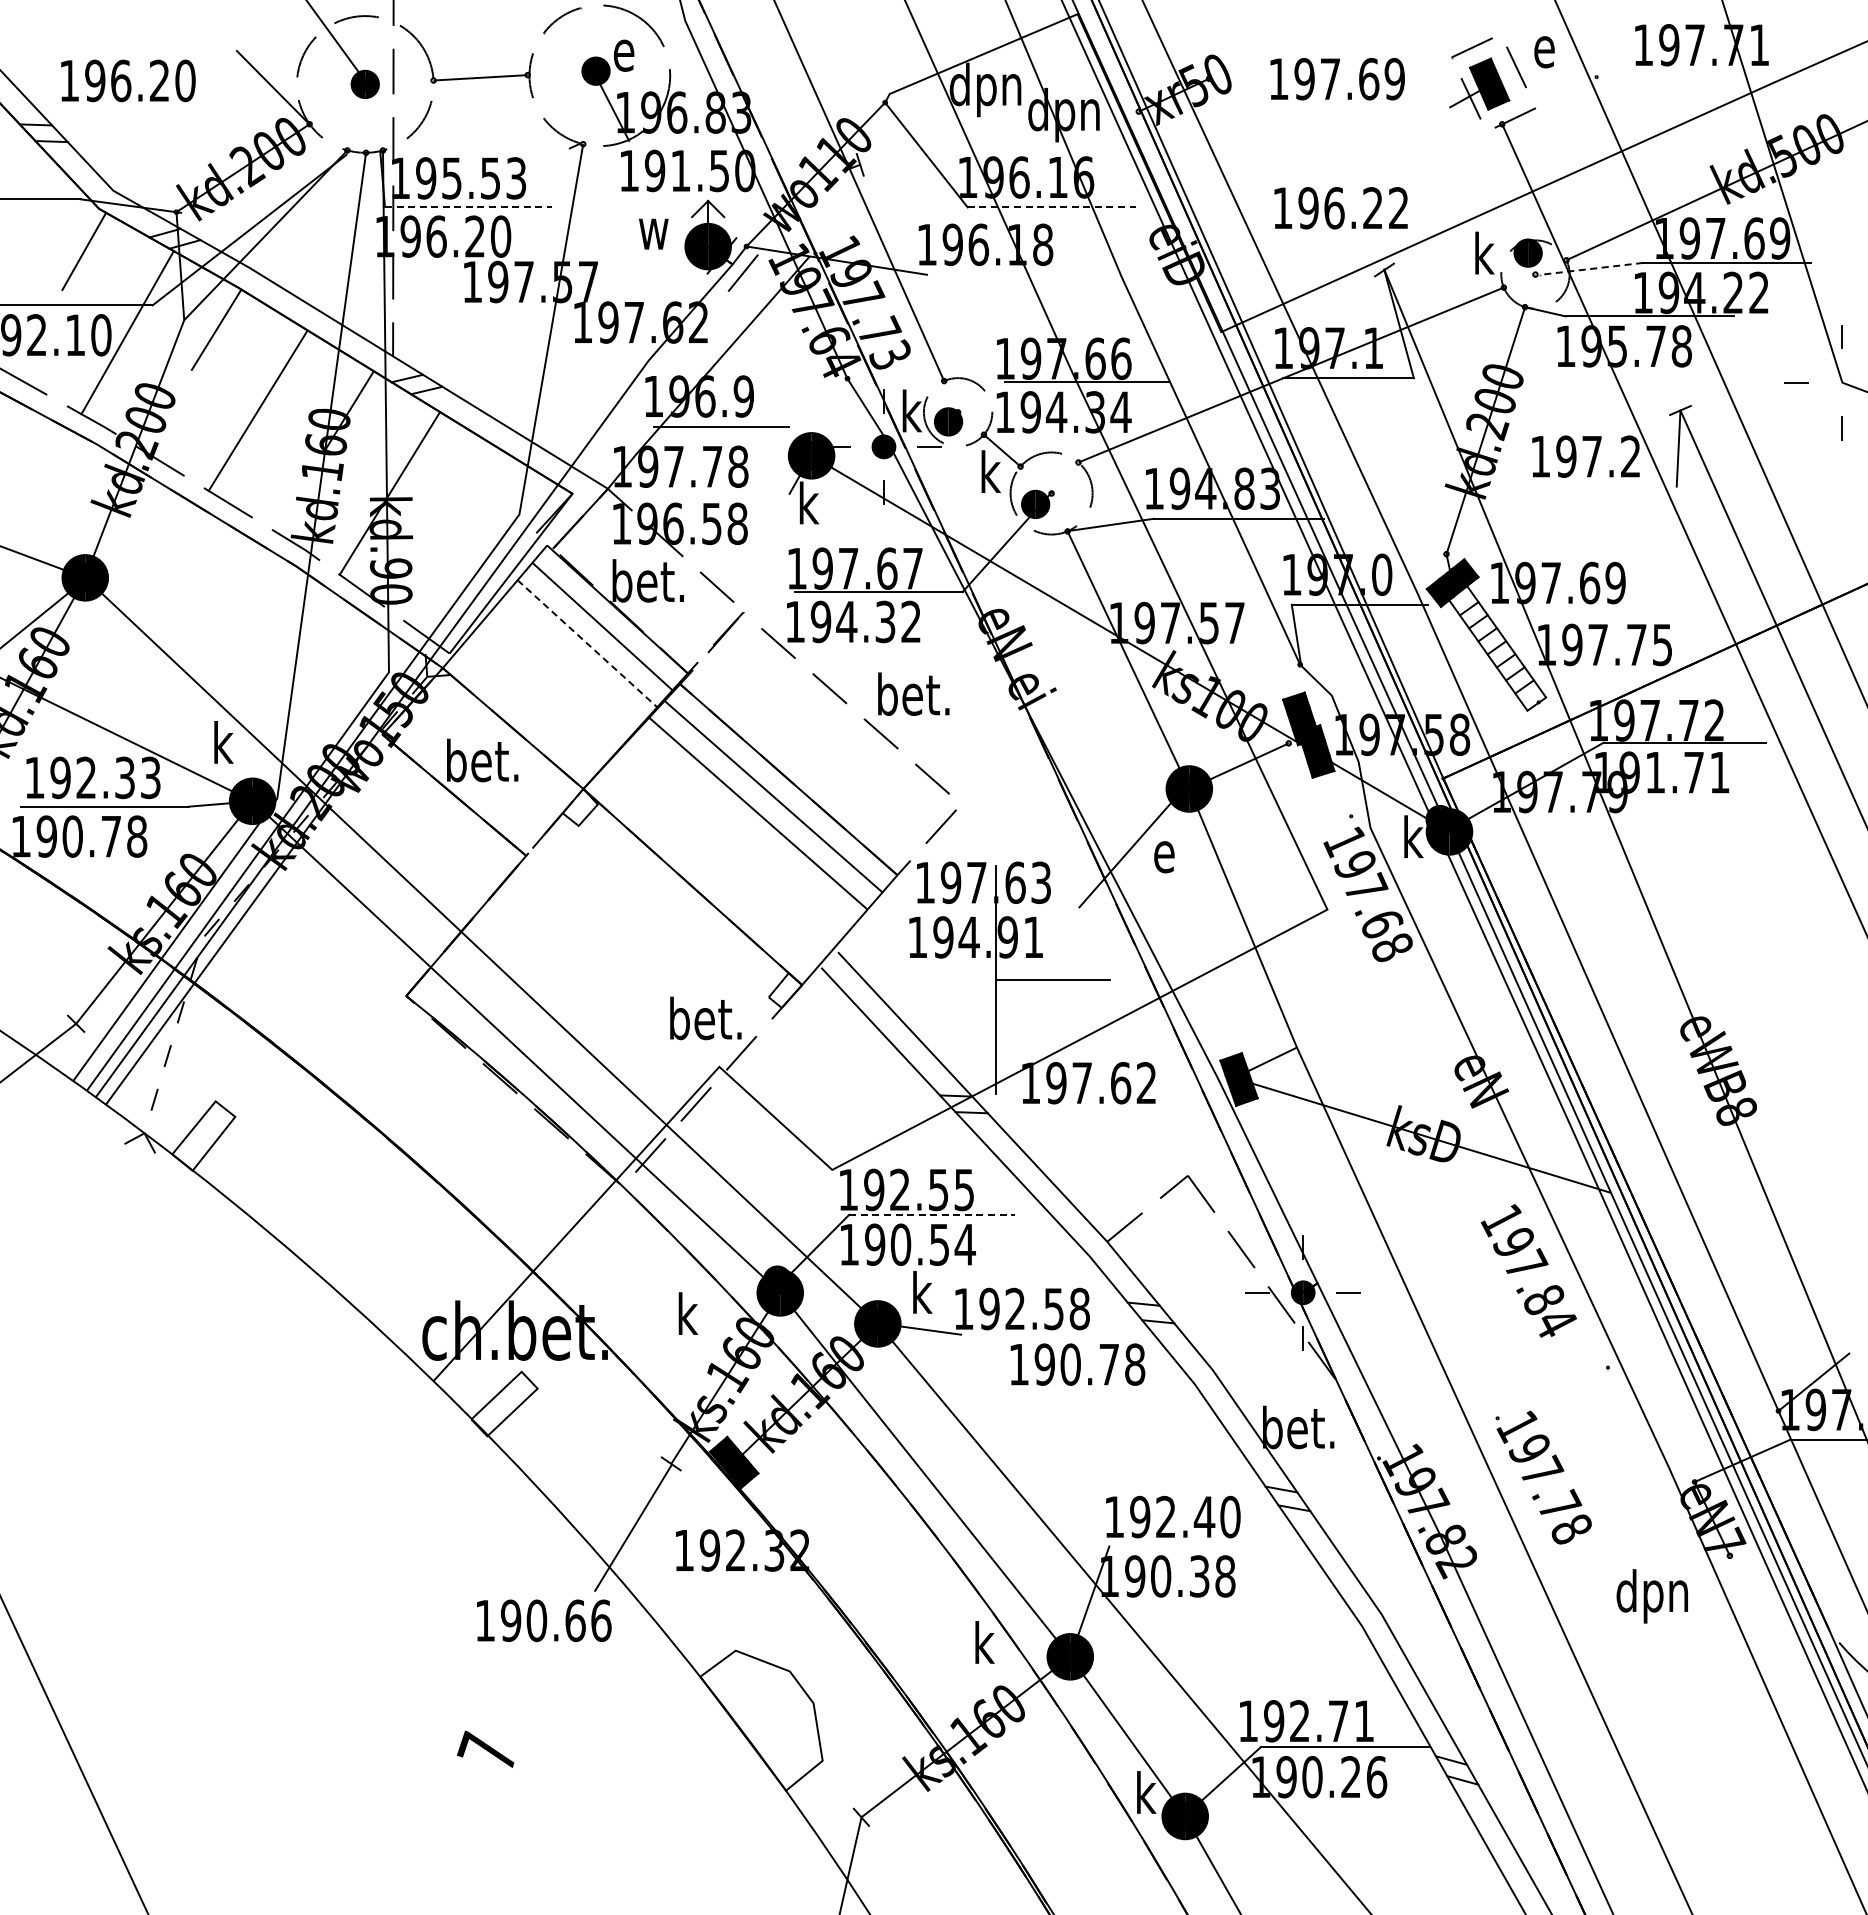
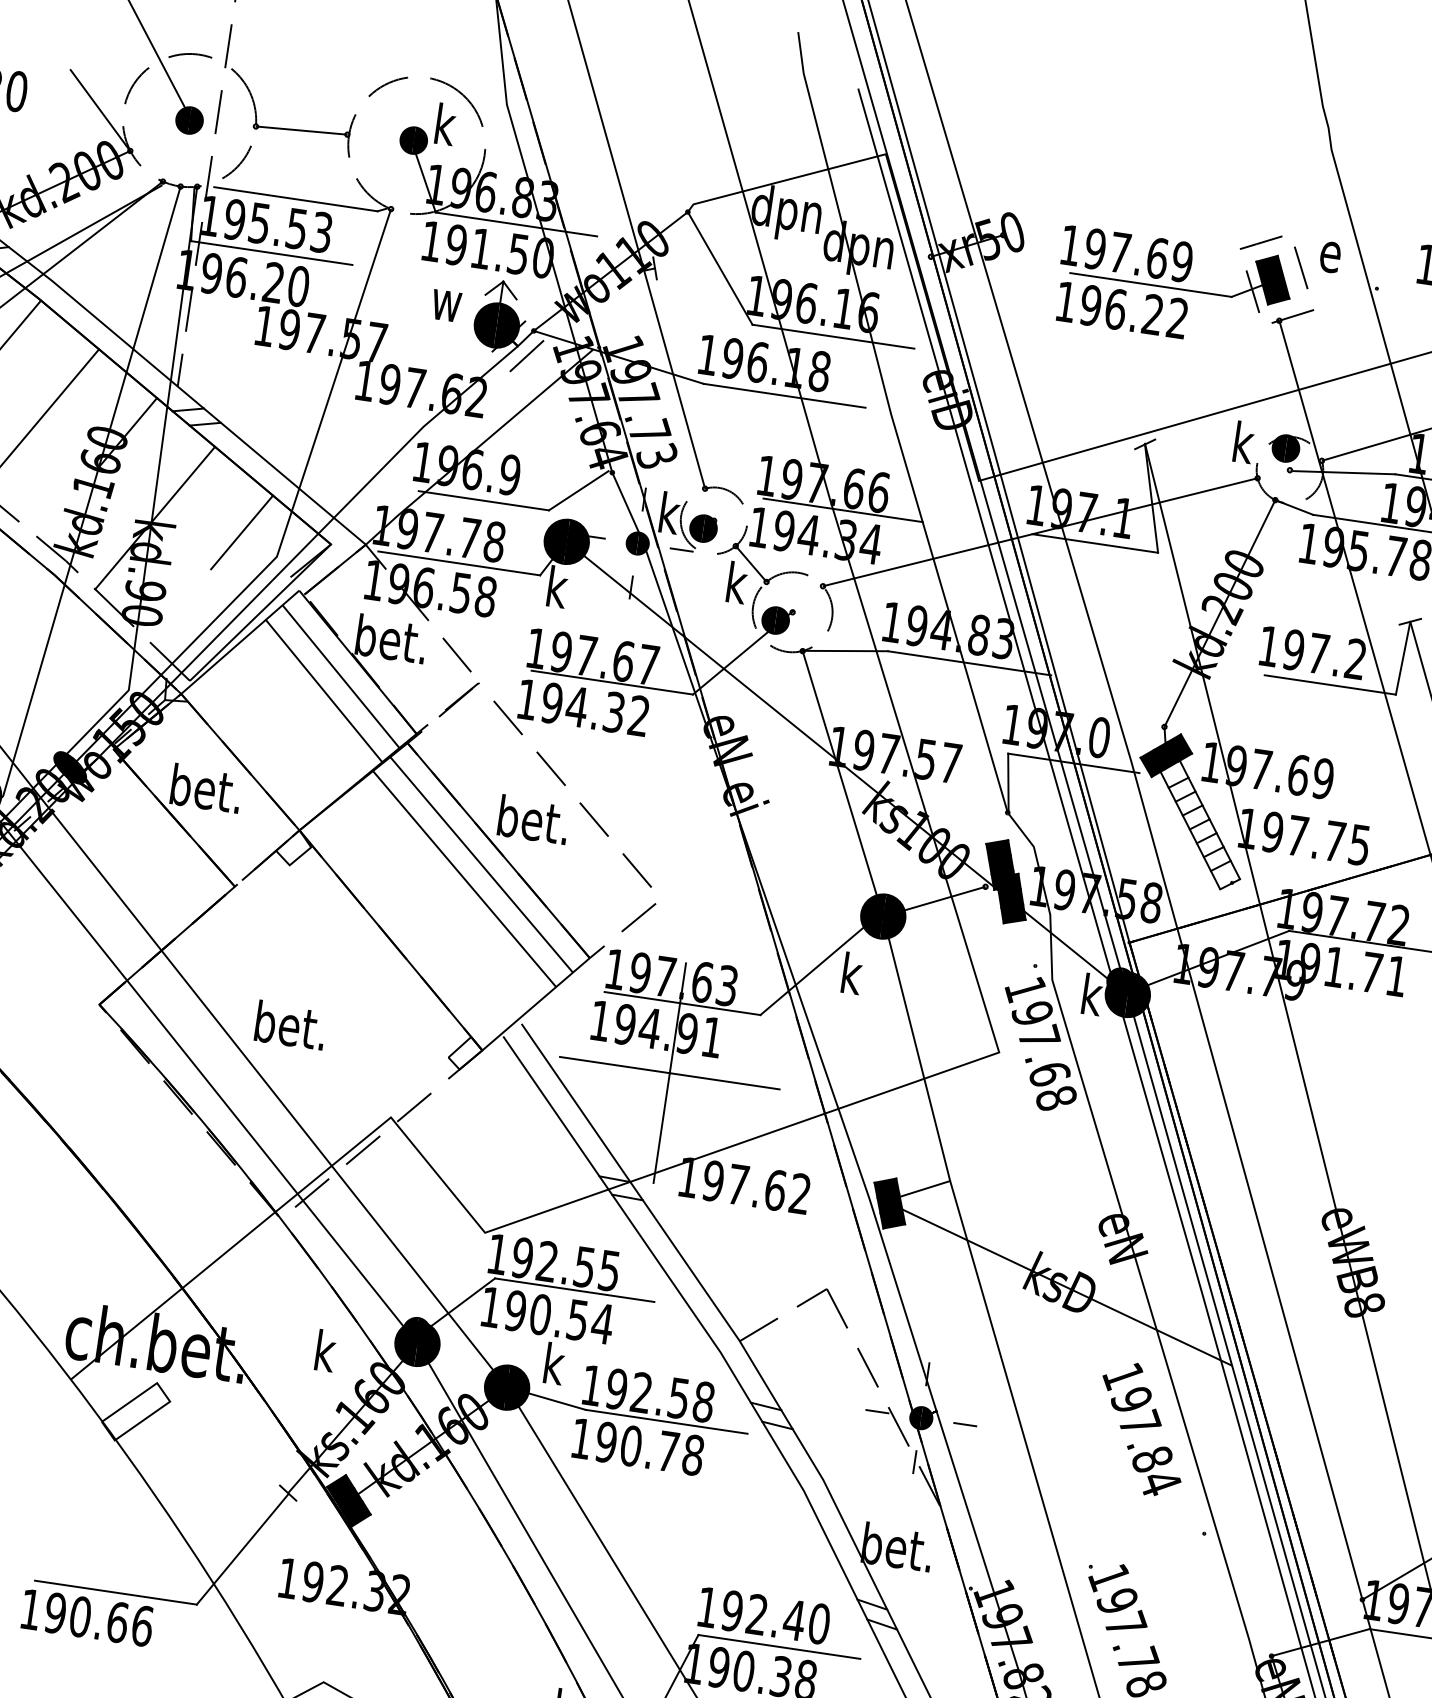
text: (624, 49) -> (444, 123), e -> k
line: (1366, 107) -> (1150, 285), added
line: (712, 140) -> (516, 223), added
line: (484, 148) -> (295, 199), added
line: (468, 206) -> (271, 252), dashed -> solid
line: (1052, 207) -> (834, 336), dashed -> solid
text: (1340, 208) -> (1121, 310), moved
line: (1590, 268) -> (1343, 472), dashed -> solid
line: (1011, 274) -> (785, 395), added
line: (815, 401) -> (578, 490), added
line: (1608, 486) -> (1330, 684), added
line: (705, 493) -> (459, 563), added
line: (480, 494) -> (242, 532), added
line: (587, 644) -> (324, 691), dashed -> solid
text: (913, 693) -> (533, 819), moved
text: (1165, 851) -> (851, 973), e -> k
line: (998, 907) -> (682, 1003), added
line: (938, 980) -> (614, 1065), added
text: (705, 1018) -> (290, 1025), moved
line: (931, 1214) -> (574, 1289), dashed -> solid
line: (1045, 1334) -> (667, 1421), added
text: (1077, 1364) -> (637, 1446), moved
line: (1193, 1546) -> (779, 1647), added
line: (511, 1590) -> (116, 1592), added
text: (544, 1620) -> (87, 1617), moved

